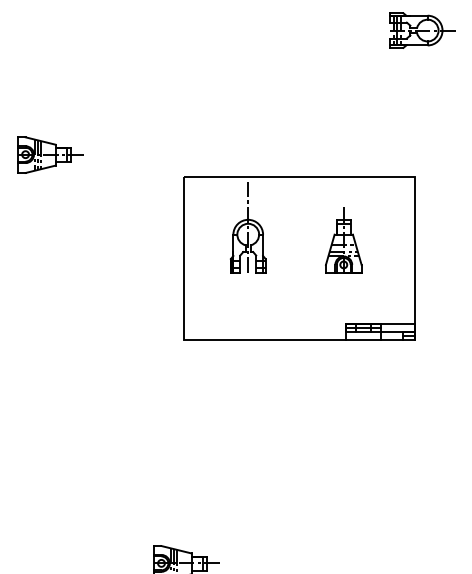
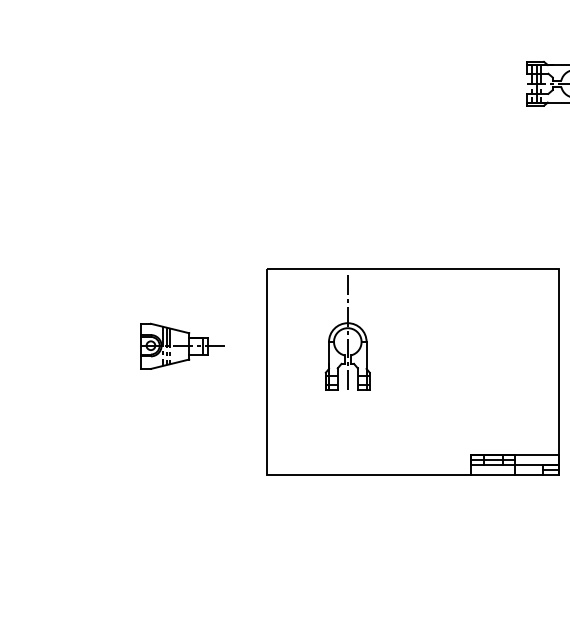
part: (50, 154) -> (182, 345), moved
part: (343, 240) -> (468, 349), removed

